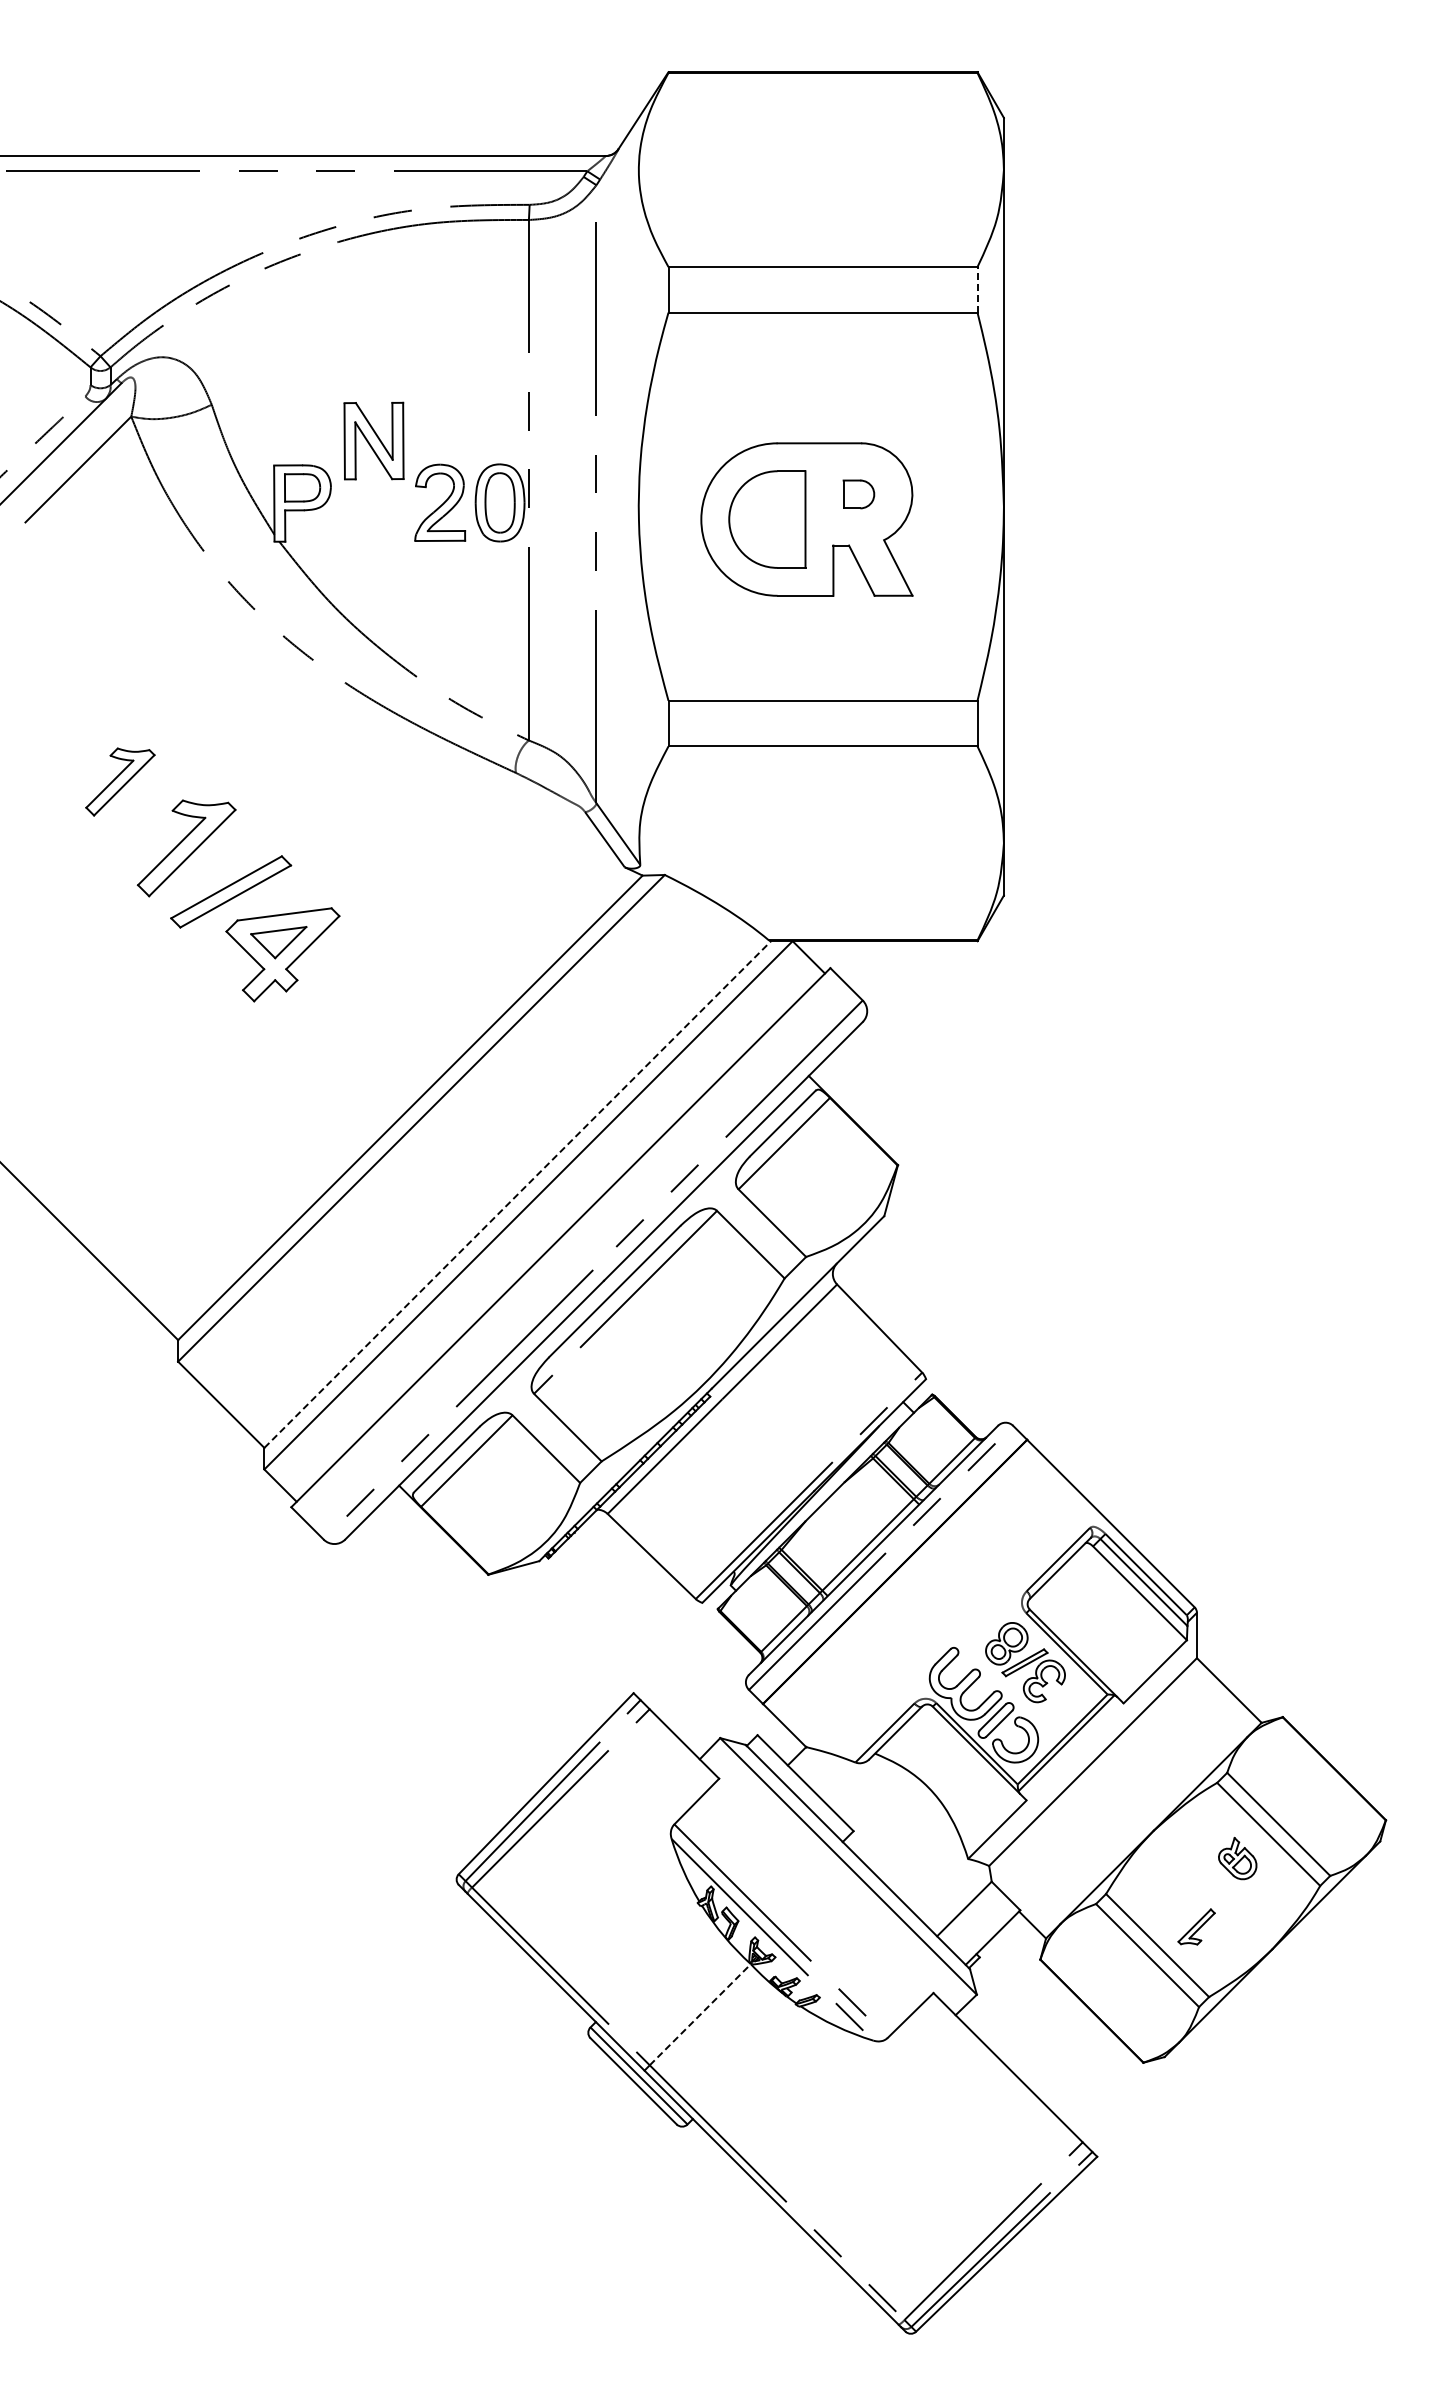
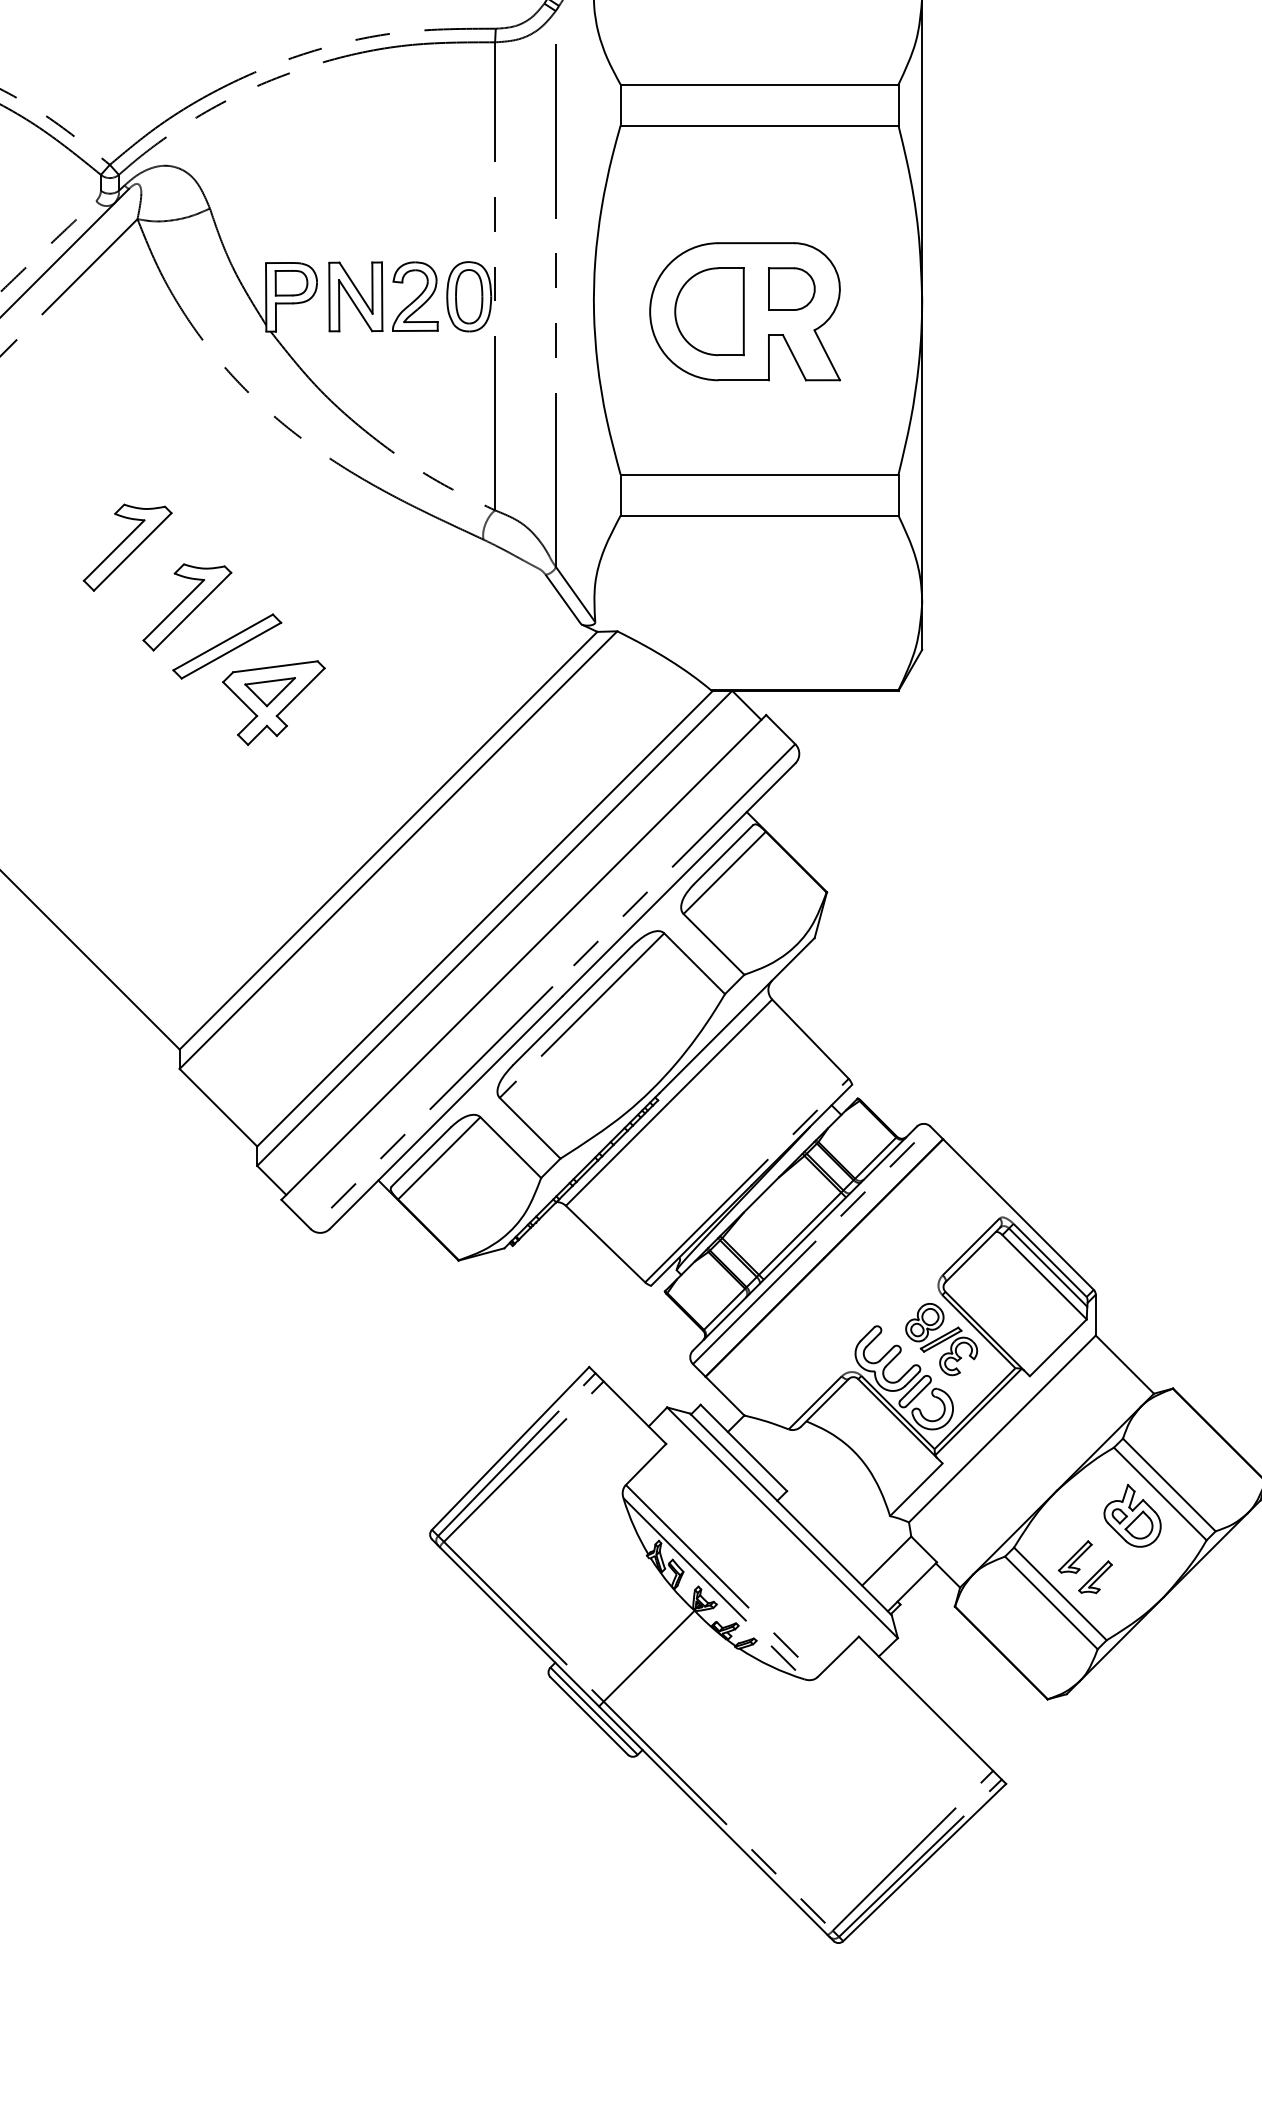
line: (977, 289) -> (898, 104), dashed -> solid
part: (373, 440) -> (355, 296), moved
part: (858, 494) -> (791, 289), size x1.67
part: (120, 781) -> (127, 547), size x1.43
line: (518, 1194) -> (485, 918), dashed -> solid
part: (1237, 1858) -> (1132, 1515), size x1.67
part: (1174, 1904) -> (1075, 1557), added
line: (700, 2014) -> (649, 1655), dashed -> solid

